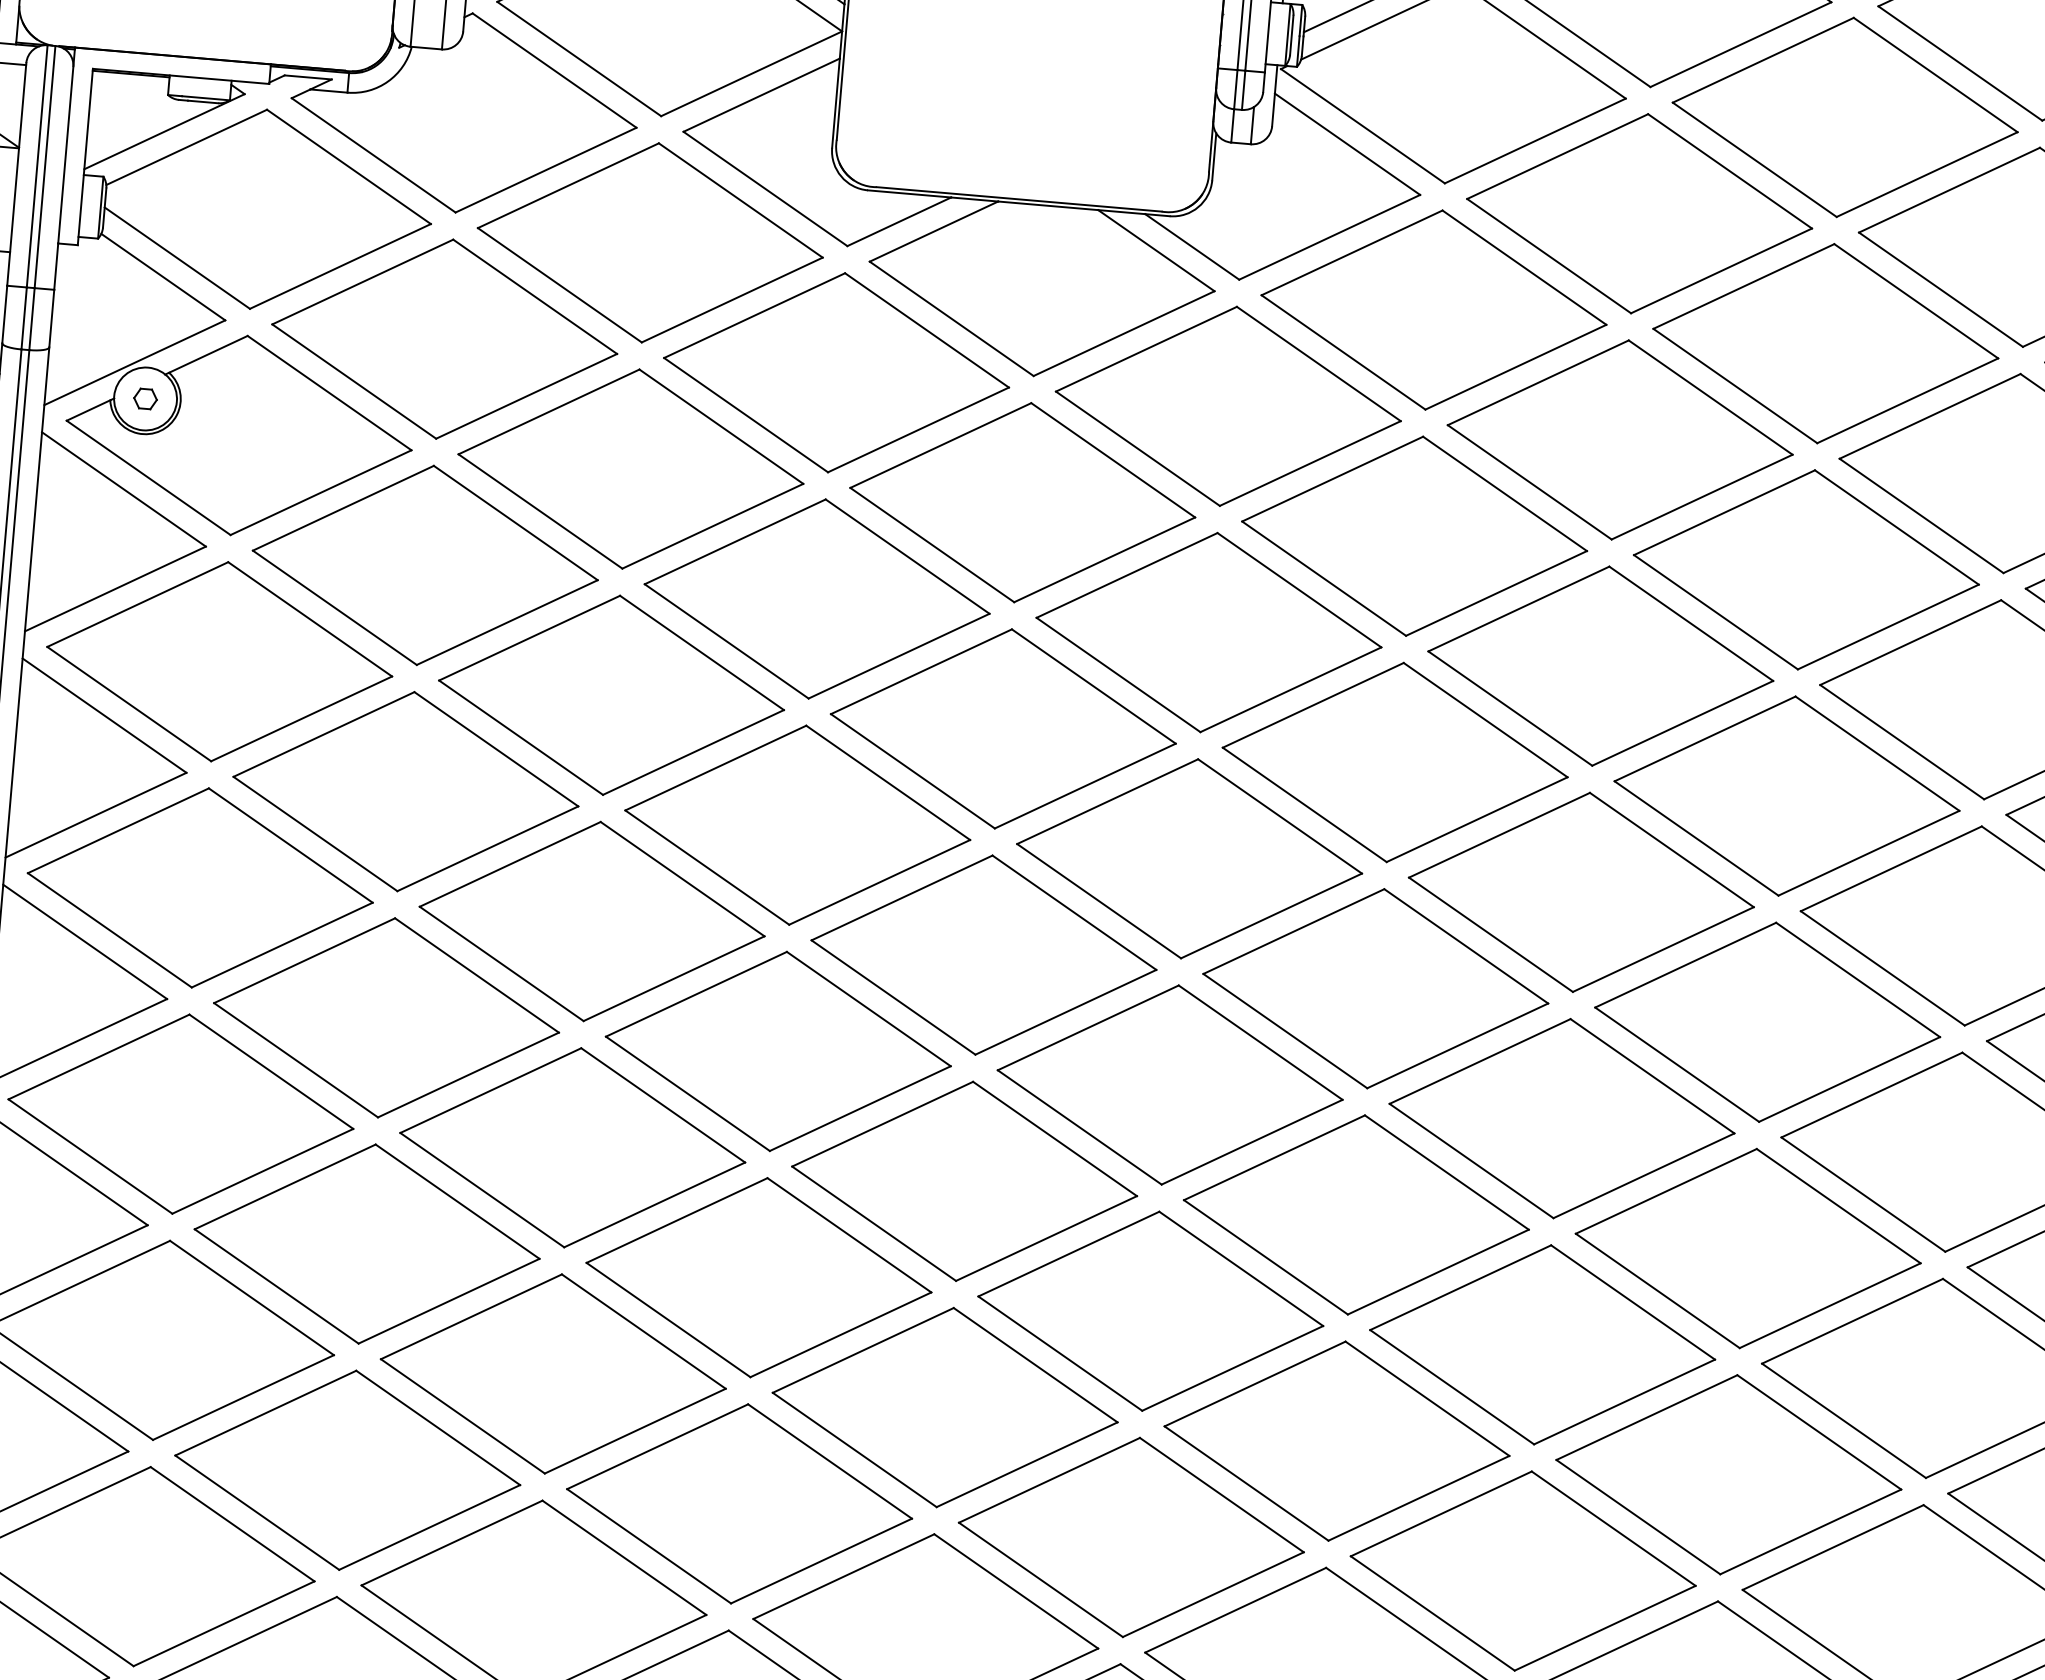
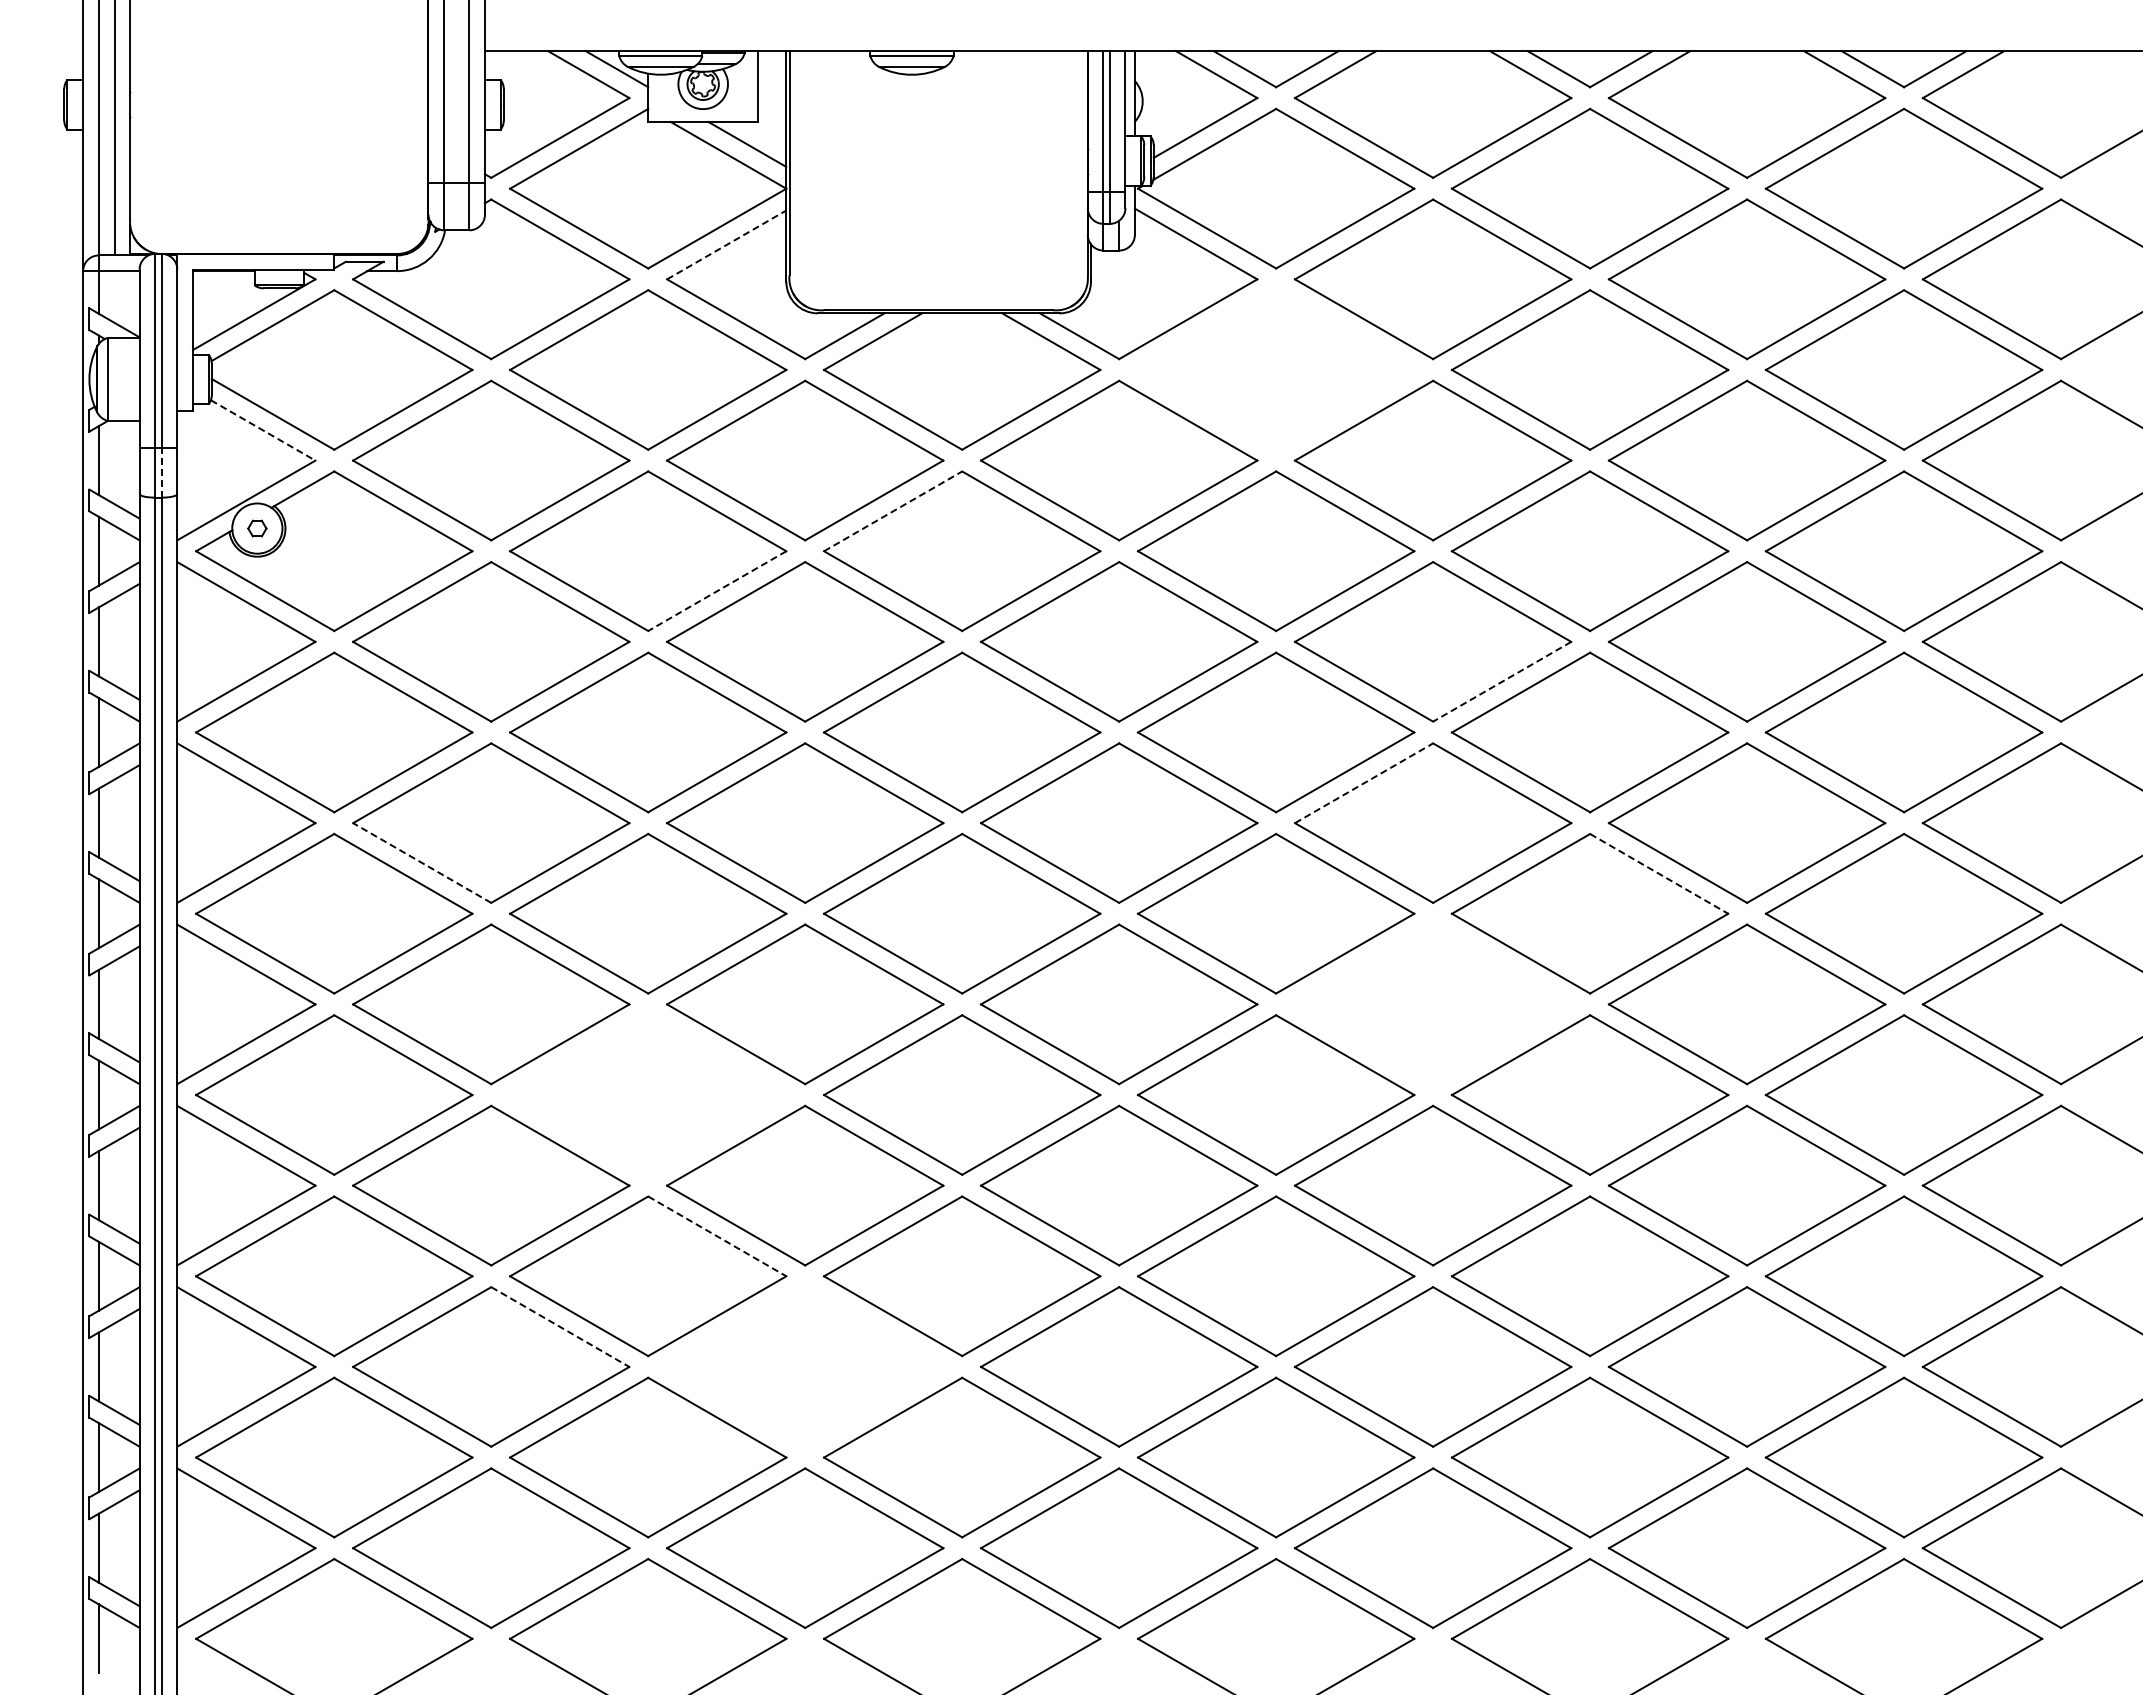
line: (761, 94) -> (726, 244), solid -> dashed
line: (163, 277) -> (263, 430), solid -> dashed
part: (1434, 309) -> (1276, 369), removed
line: (31, 318) -> (161, 472), solid -> dashed
line: (941, 445) -> (893, 511), solid -> dashed
line: (713, 526) -> (717, 591), solid -> dashed
line: (1683, 723) -> (1502, 681), solid -> dashed
line: (315, 834) -> (422, 863), solid -> dashed
line: (1499, 835) -> (1364, 783), solid -> dashed
line: (1858, 979) -> (1659, 873), solid -> dashed
part: (1561, 1118) -> (1432, 1004), removed
part: (573, 1147) -> (648, 1094), removed
line: (644, 1331) -> (717, 1236), solid -> dashed
line: (438, 1428) -> (560, 1327), solid -> dashed
part: (739, 1503) -> (805, 1366), removed

